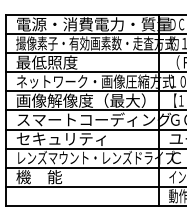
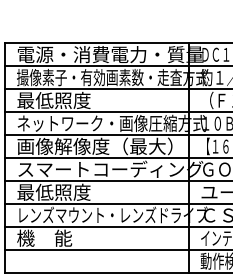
text: (60, 138) -> (70, 191), セキュリティ -> 最低照度

